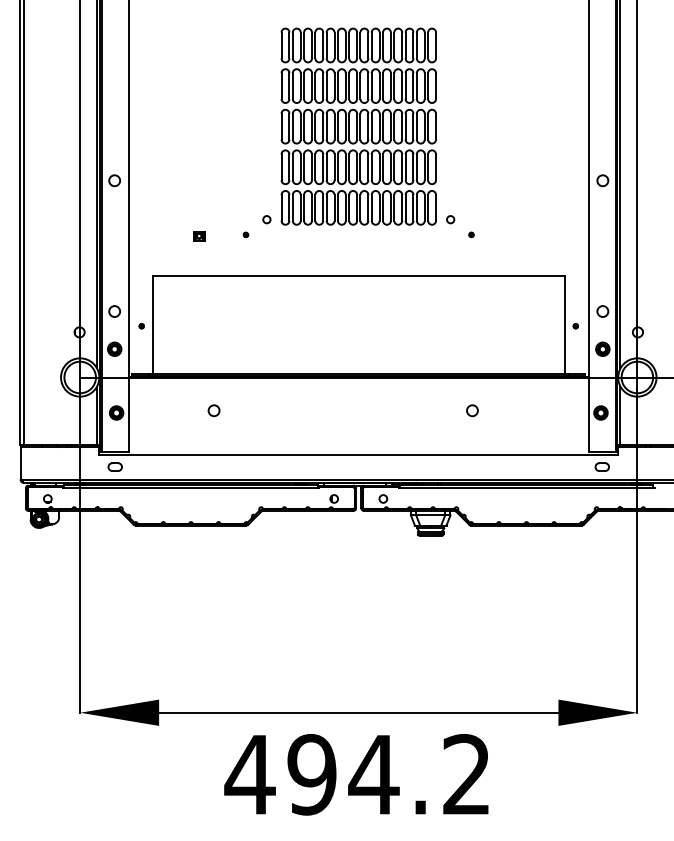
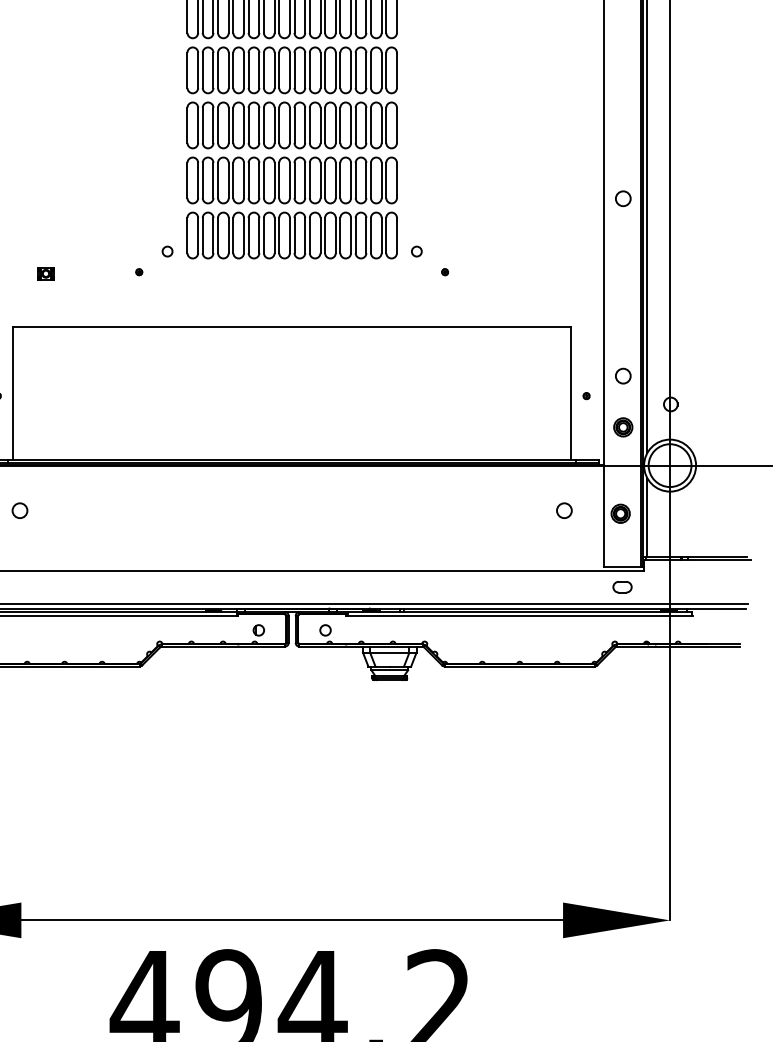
part: (199, 236) -> (46, 274), moved
circle: (213, 410) -> (19, 510), moved
circle: (472, 410) -> (564, 510), moved

